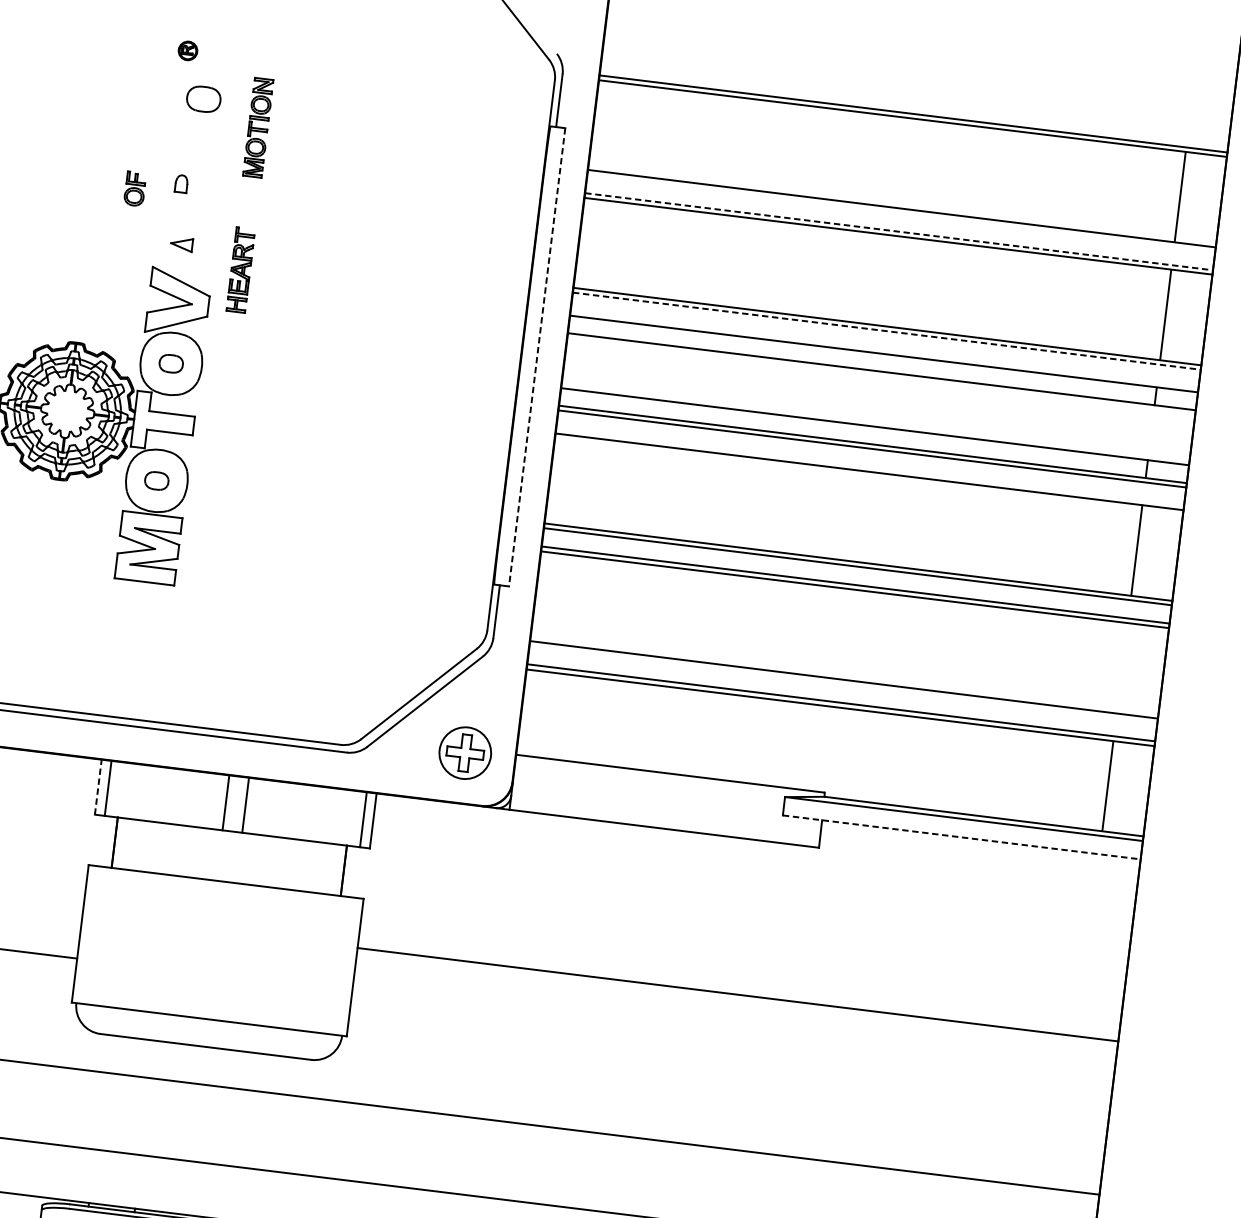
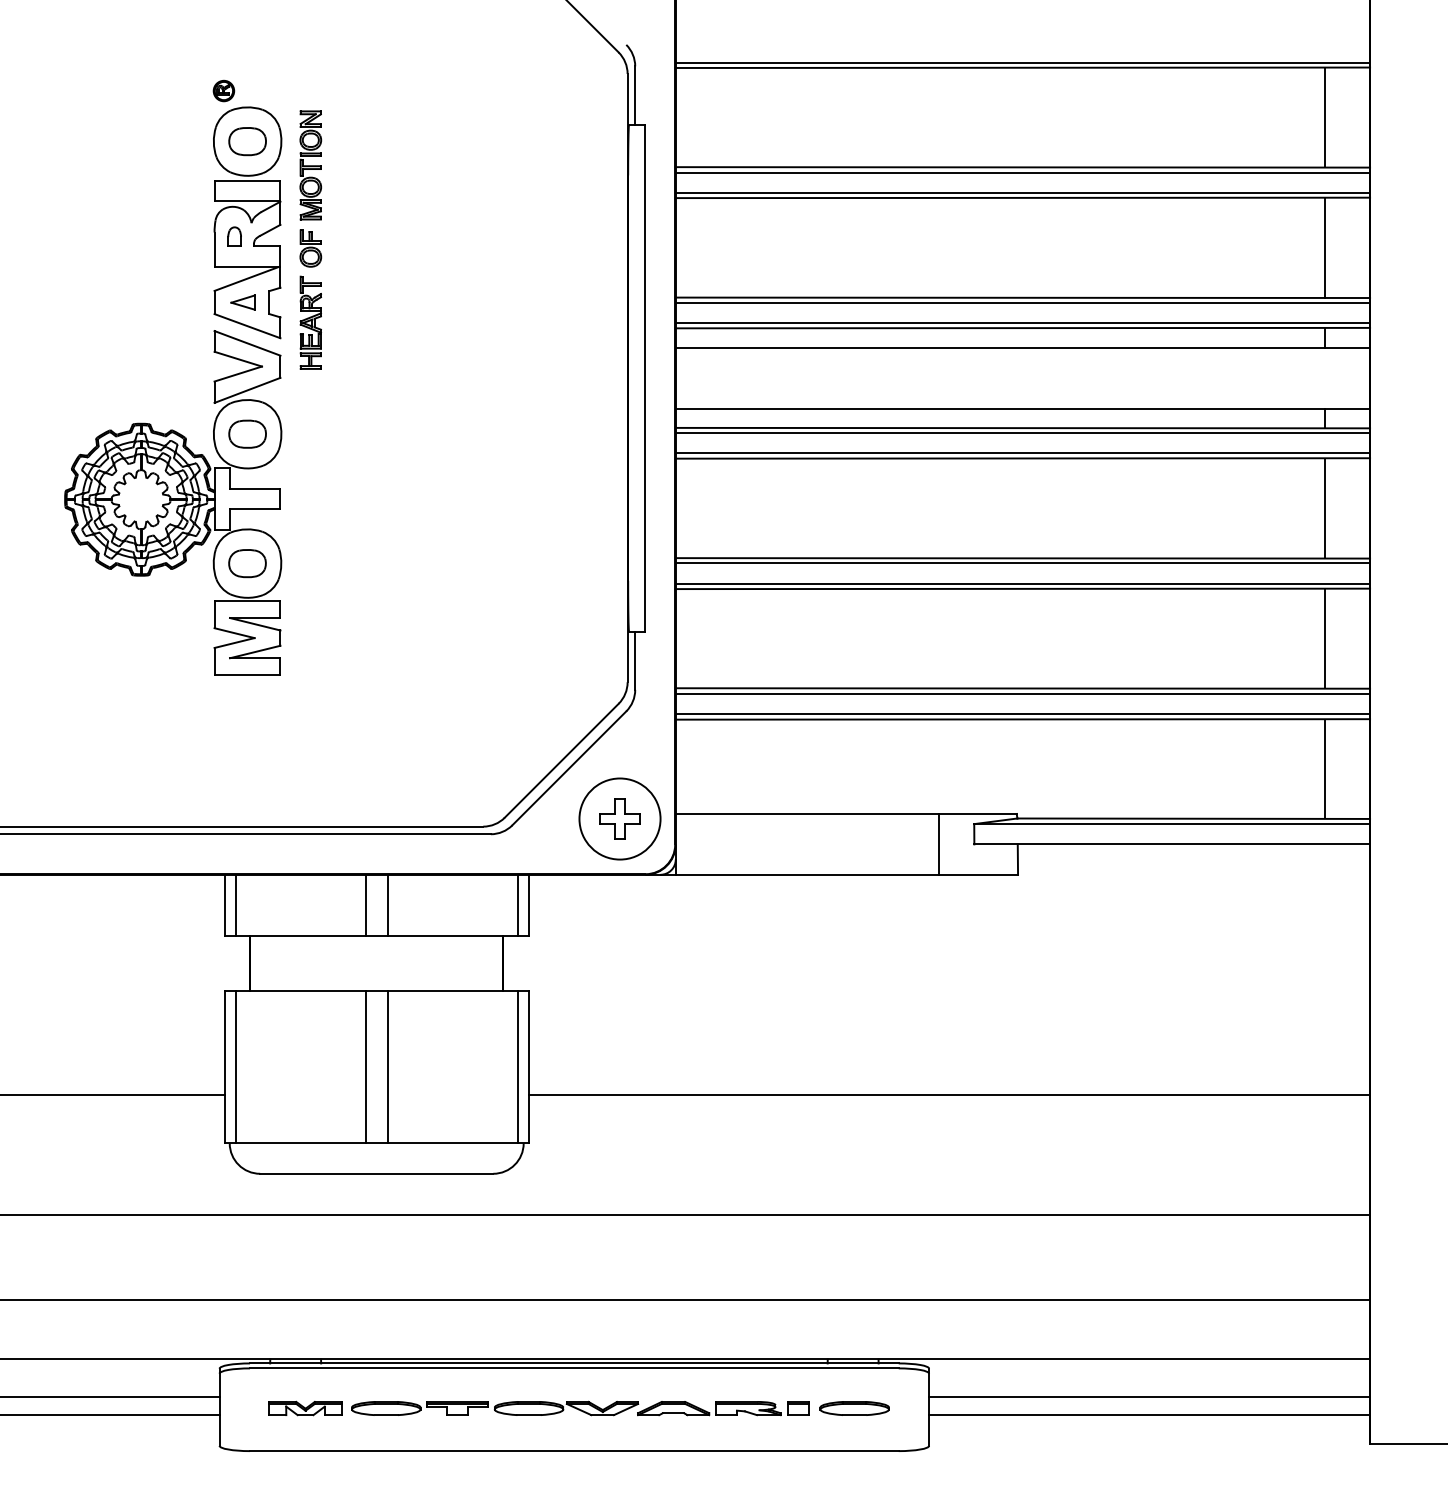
part: (194, 172) -> (247, 222), added
part: (134, 188) -> (310, 248), moved
line: (901, 213) -> (1022, 172), added
line: (899, 231) -> (1023, 192), dashed -> solid
line: (887, 330) -> (1023, 302), dashed -> solid
line: (884, 349) -> (1022, 323), added
line: (537, 357) -> (645, 378), dashed -> solid
part: (171, 363) -> (247, 433), size x1.43
line: (869, 467) -> (1022, 453), added
part: (156, 480) -> (247, 563), size x1.43
line: (1122, 668) -> (1324, 638), added
line: (843, 684) -> (1022, 693), added
circle: (464, 752) -> (619, 818), size x1.43
line: (98, 786) -> (224, 904), dashed -> solid
line: (751, 810) -> (939, 843), added
line: (962, 837) -> (1172, 844), dashed -> solid
line: (90, 935) -> (235, 1067), added
line: (207, 949) -> (365, 1067), added
line: (227, 952) -> (387, 1067), added
line: (345, 966) -> (517, 1067), added
line: (738, 994) -> (949, 1094), moved

